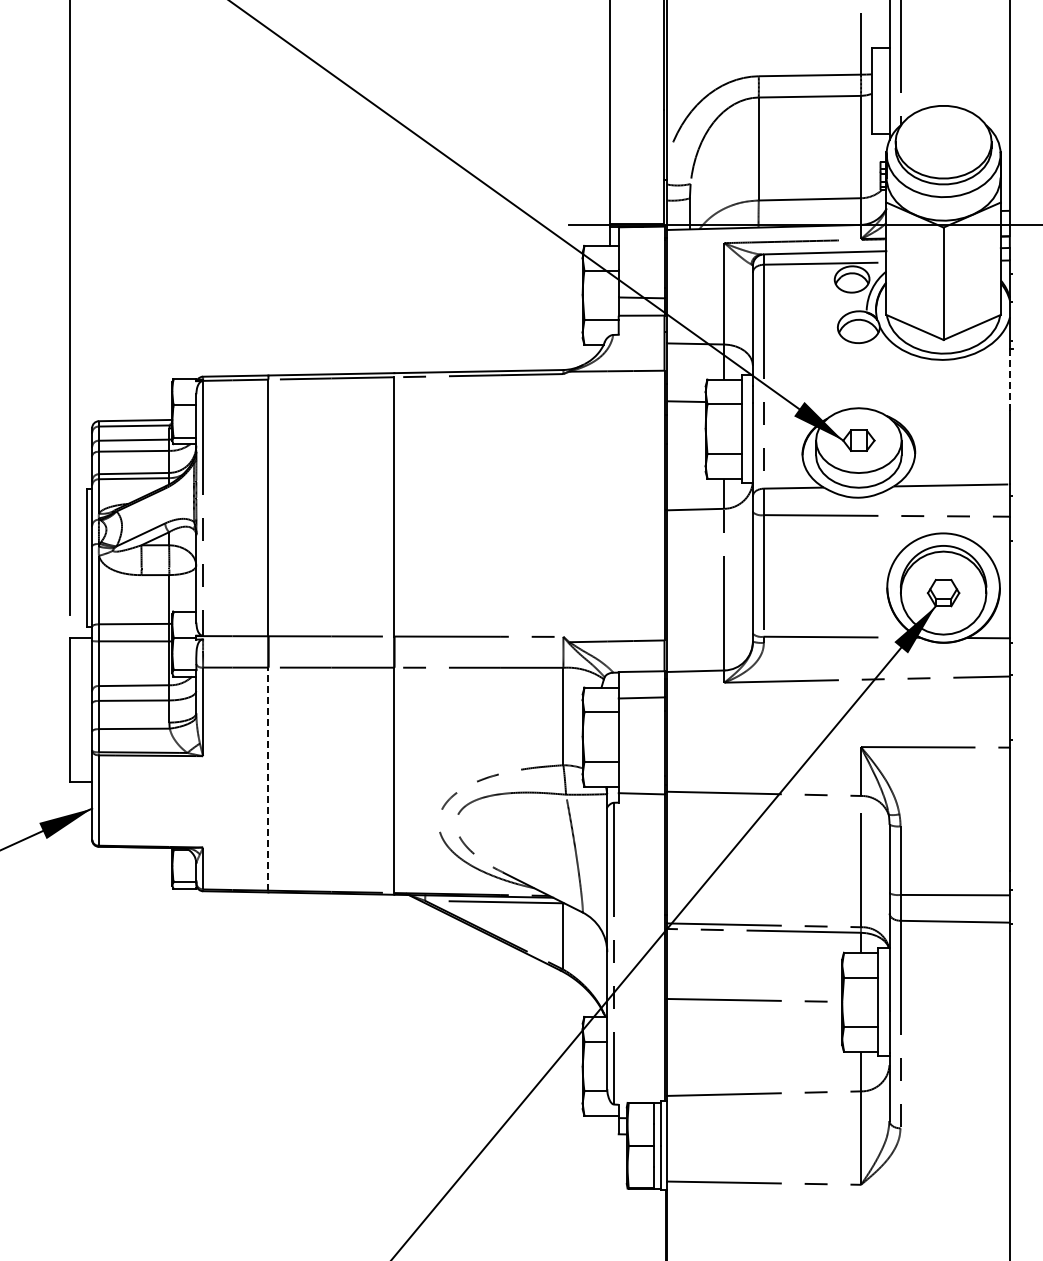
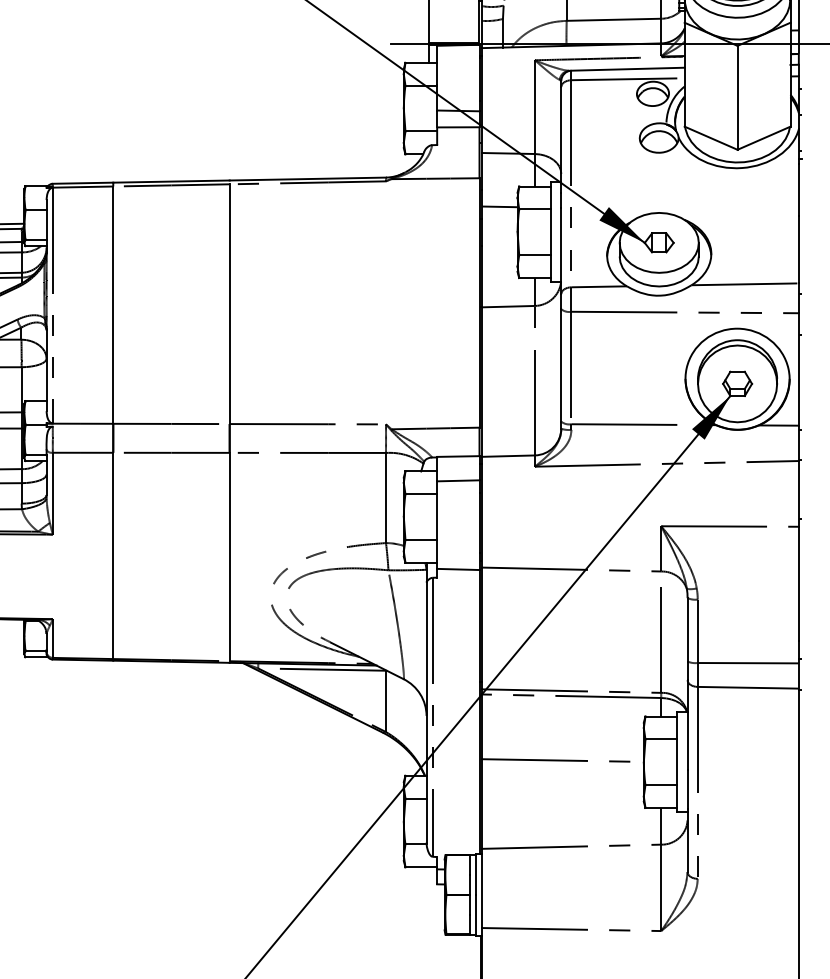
line: (1009, 382) -> (798, 189), dashed -> solid
line: (268, 779) -> (113, 556), dashed -> solid

